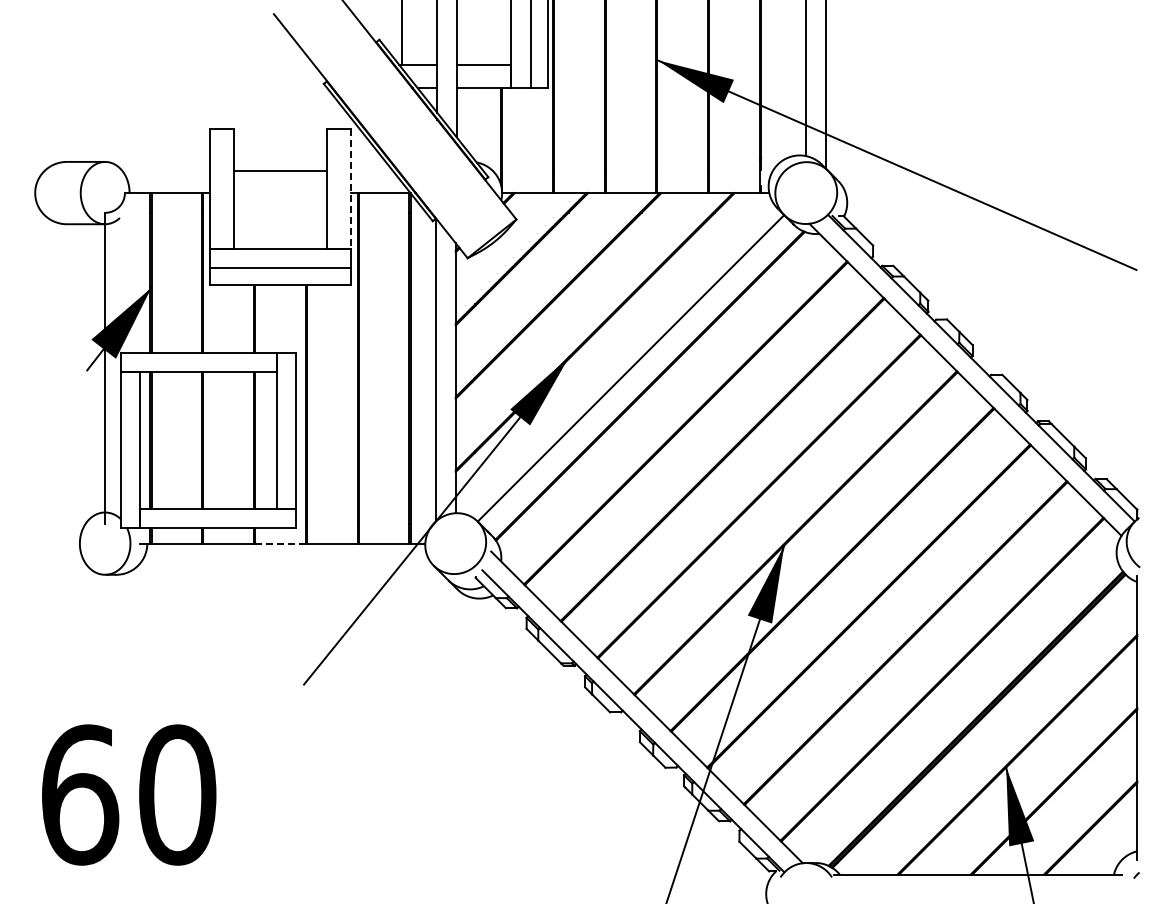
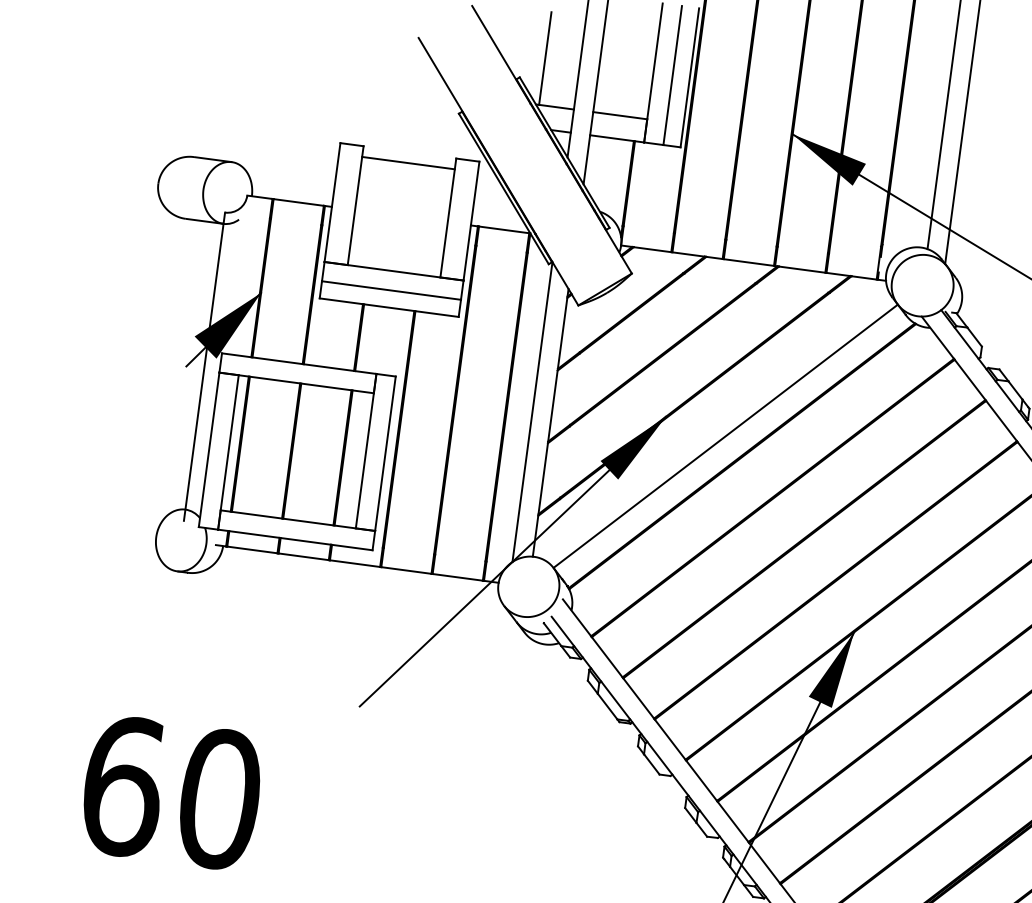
line: (280, 170) -> (408, 163), moved
line: (350, 188) -> (471, 220), dashed -> solid
line: (279, 543) -> (354, 563), dashed -> solid

